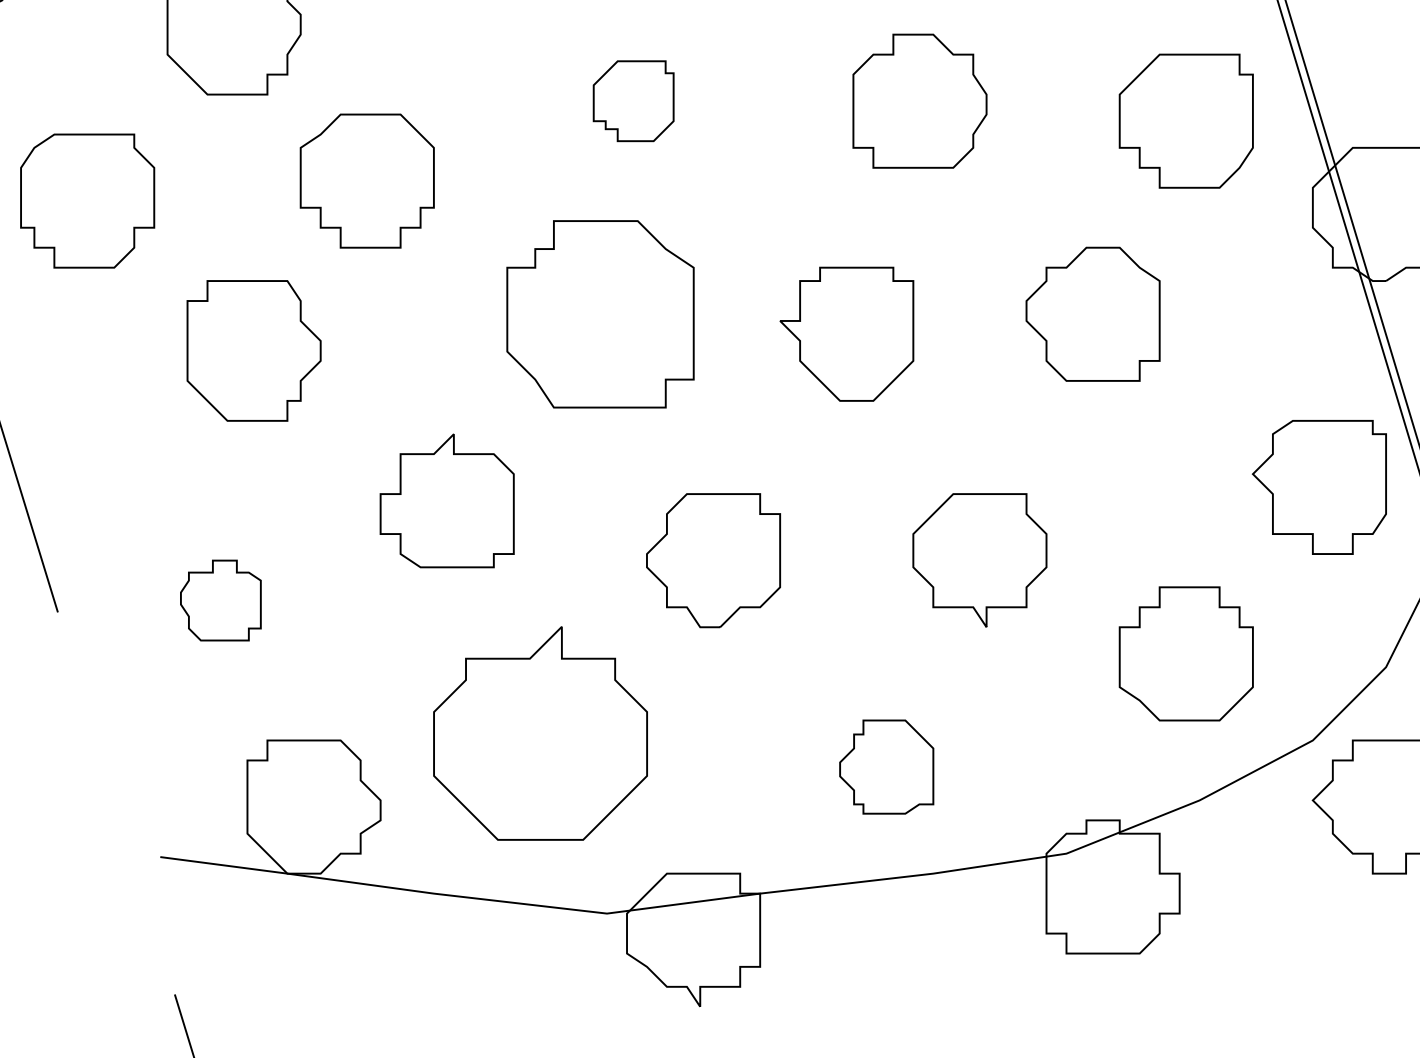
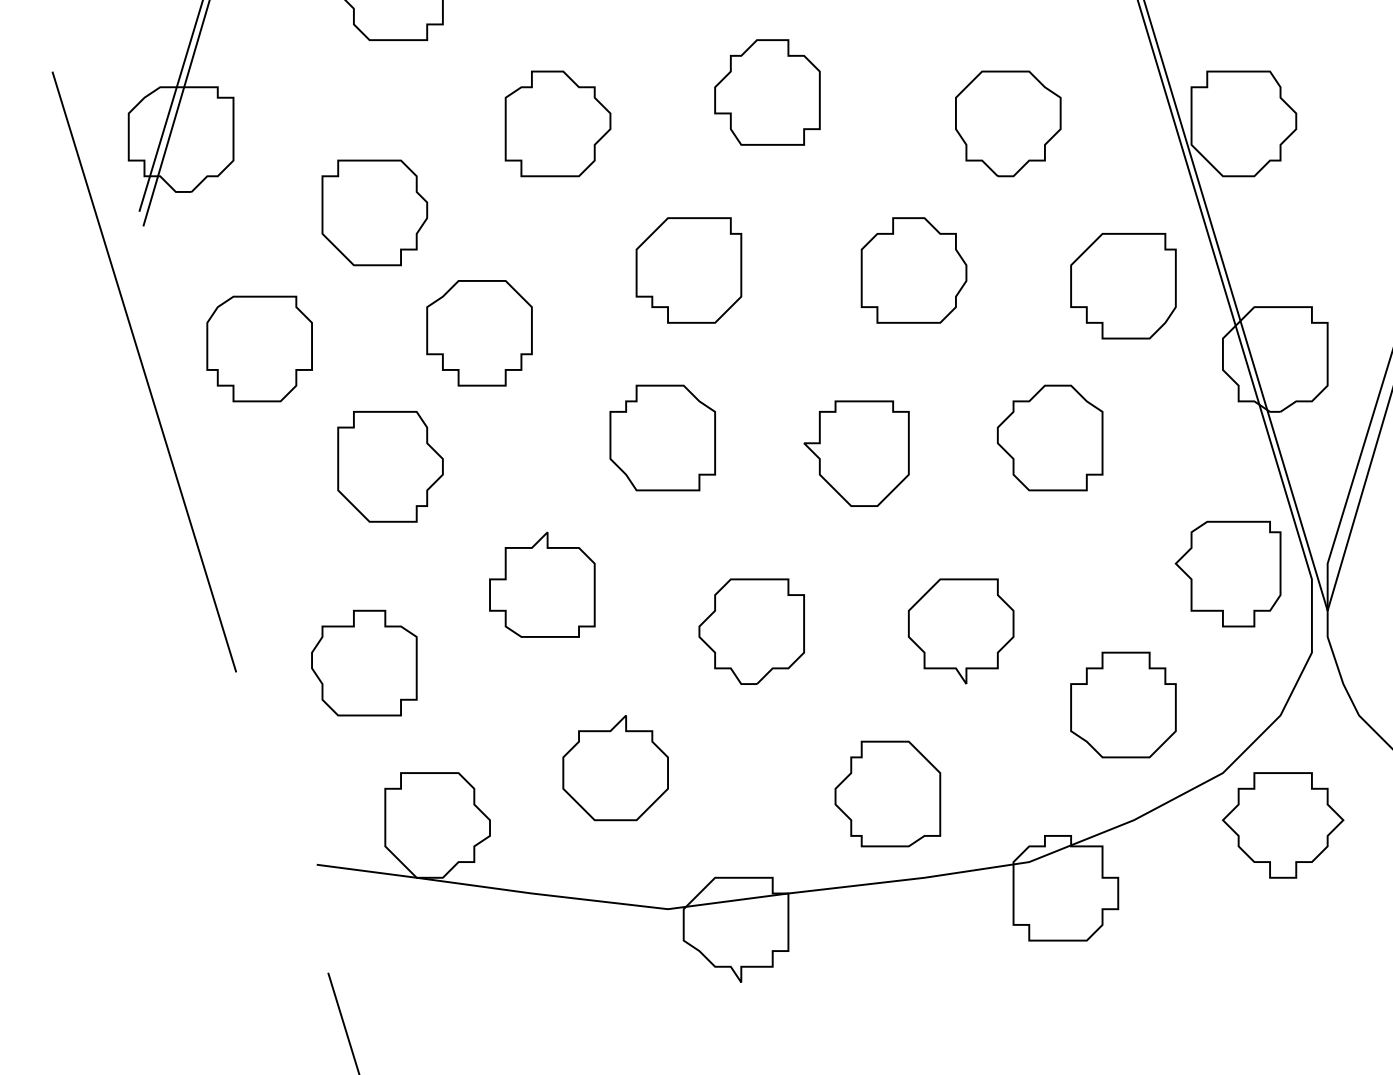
part: (633, 101) -> (688, 270), size x1.67
part: (600, 313) -> (662, 437), size x0.71
part: (220, 599) -> (364, 662), size x1.67
part: (540, 734) -> (615, 768), size x0.62
part: (886, 766) -> (887, 793), size x1.43

